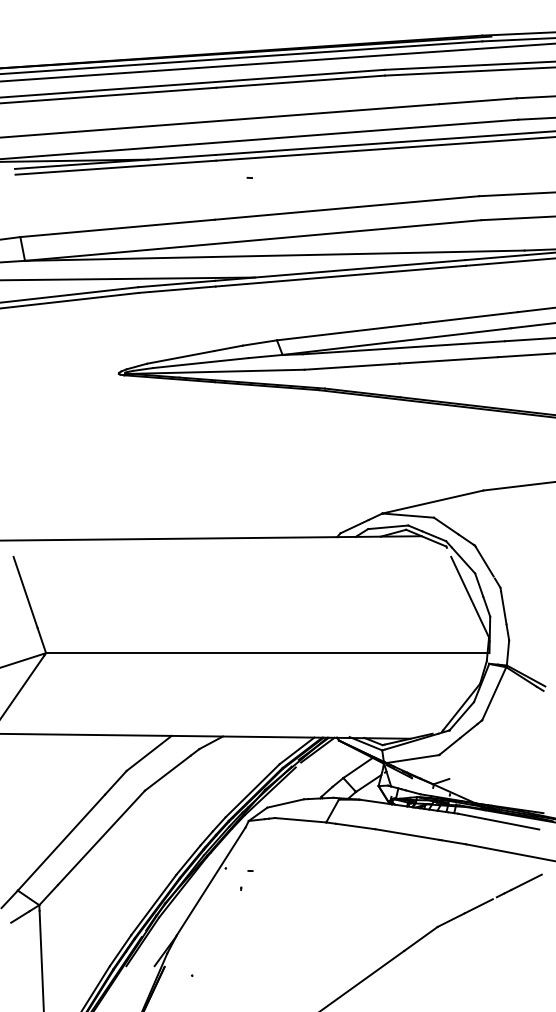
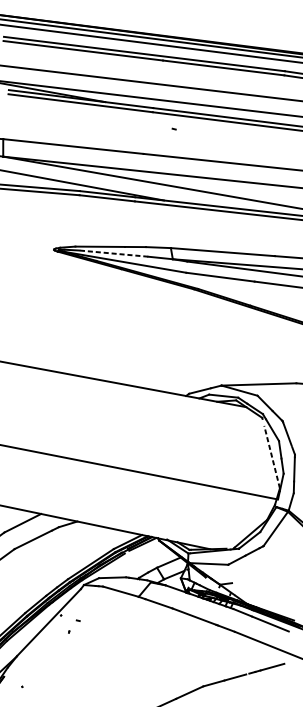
line: (200, 363) -> (113, 253), solid -> dashed
line: (470, 597) -> (272, 457), solid -> dashed

